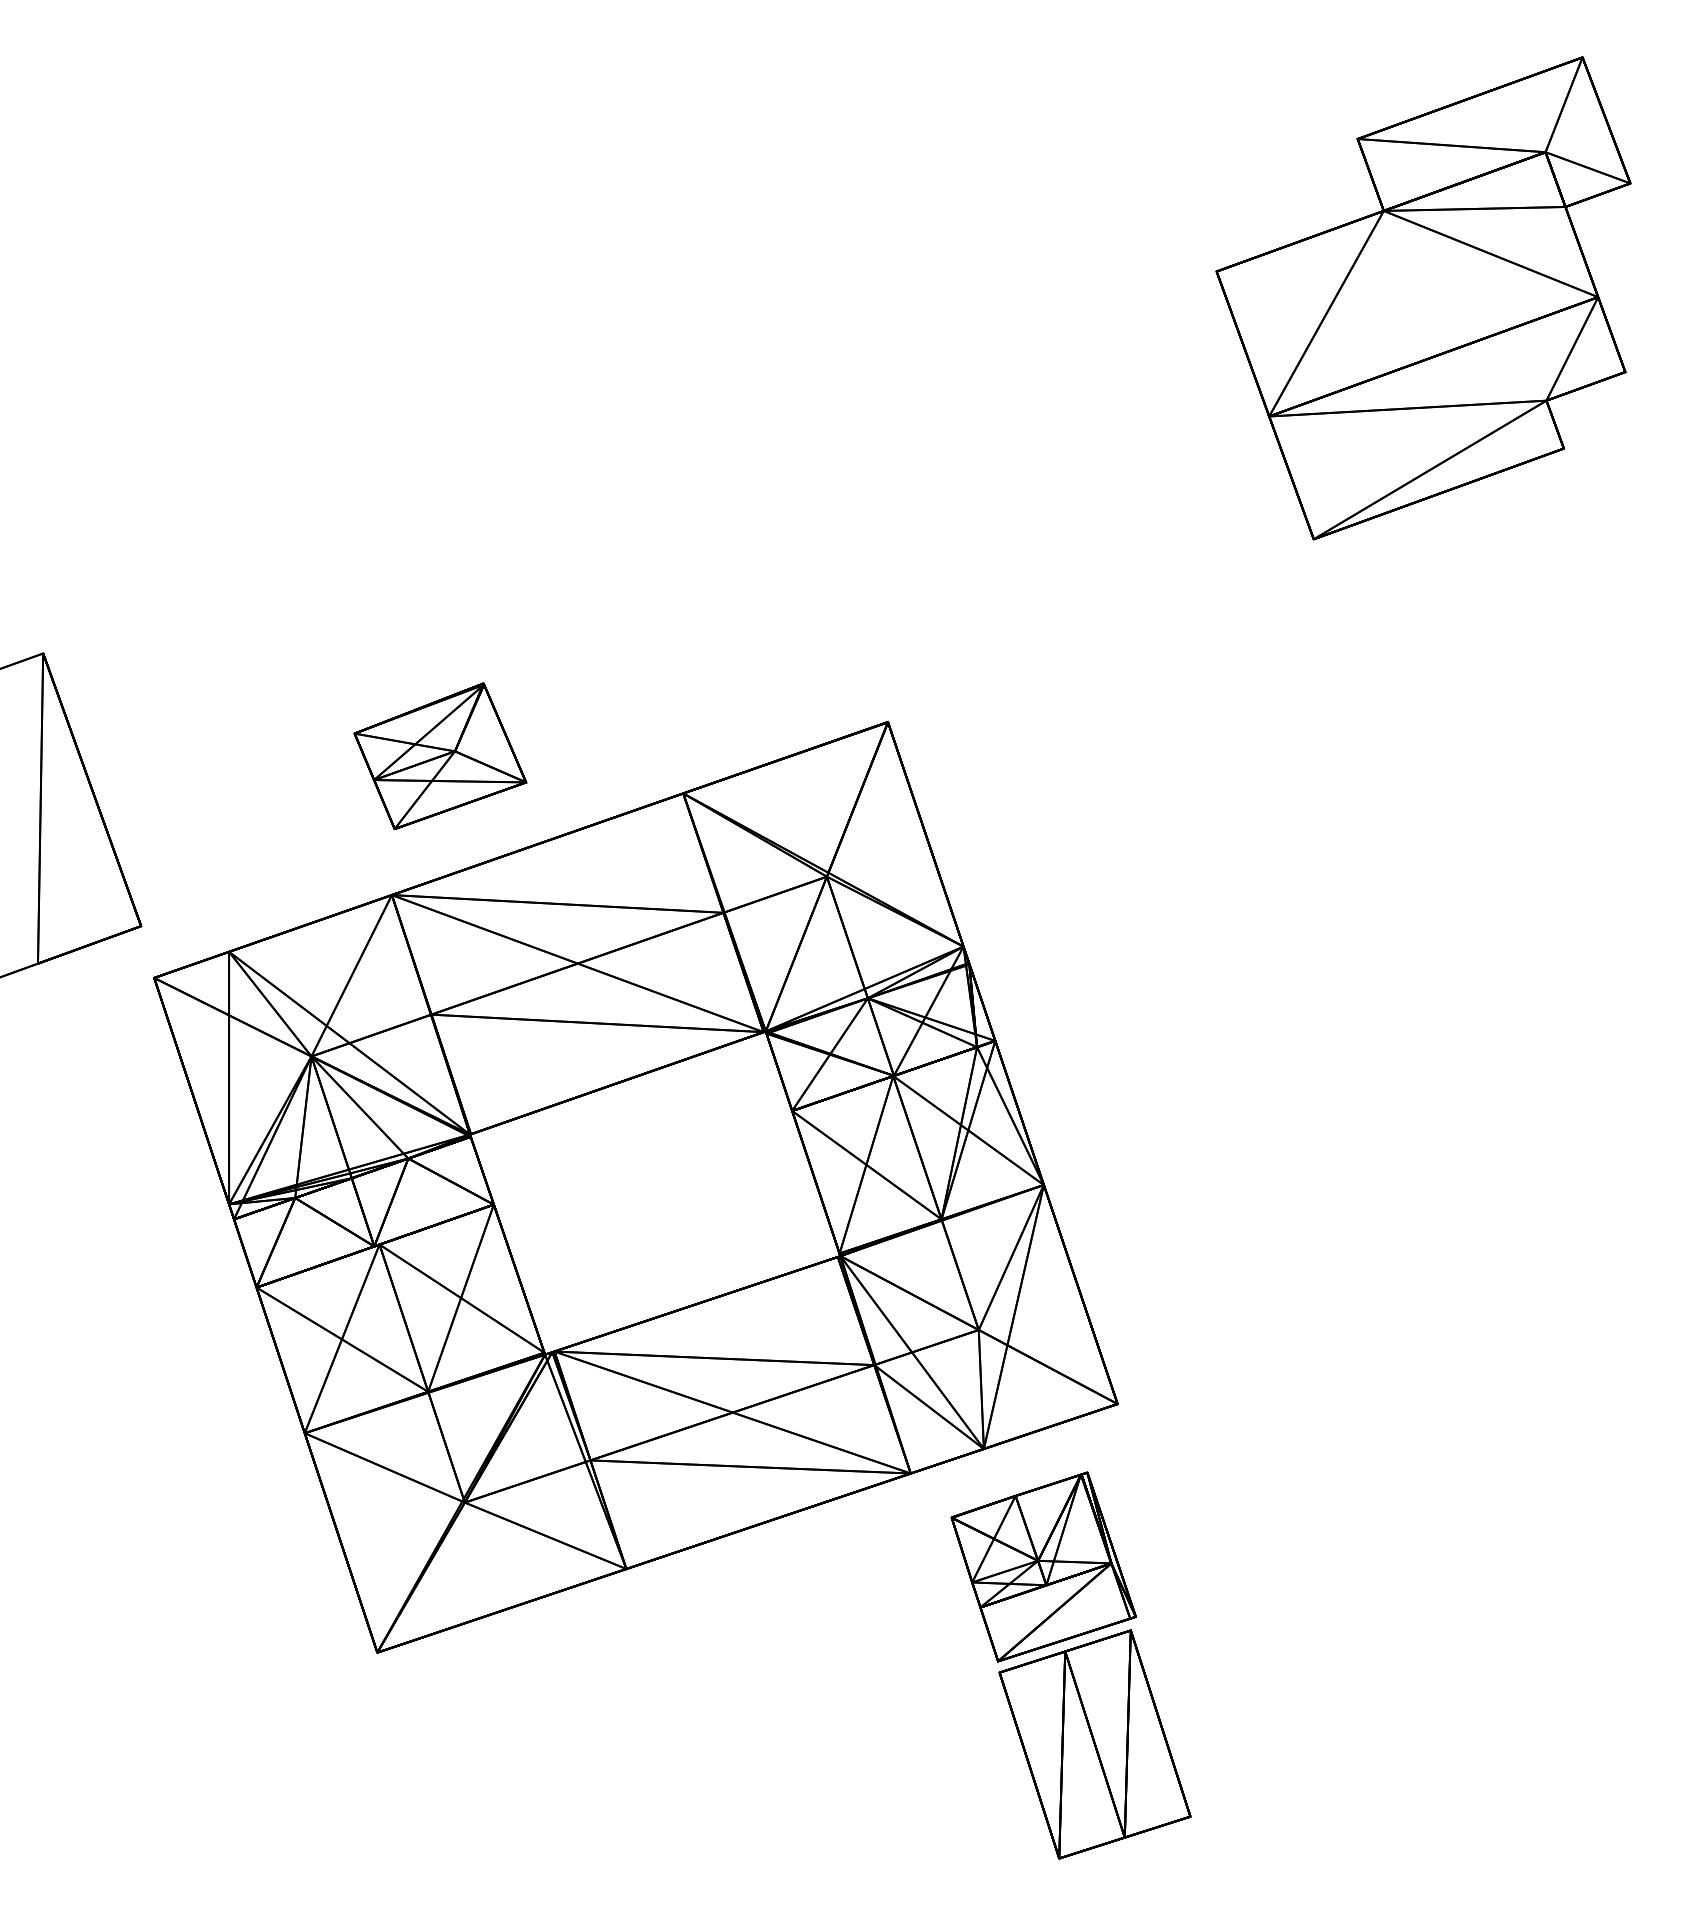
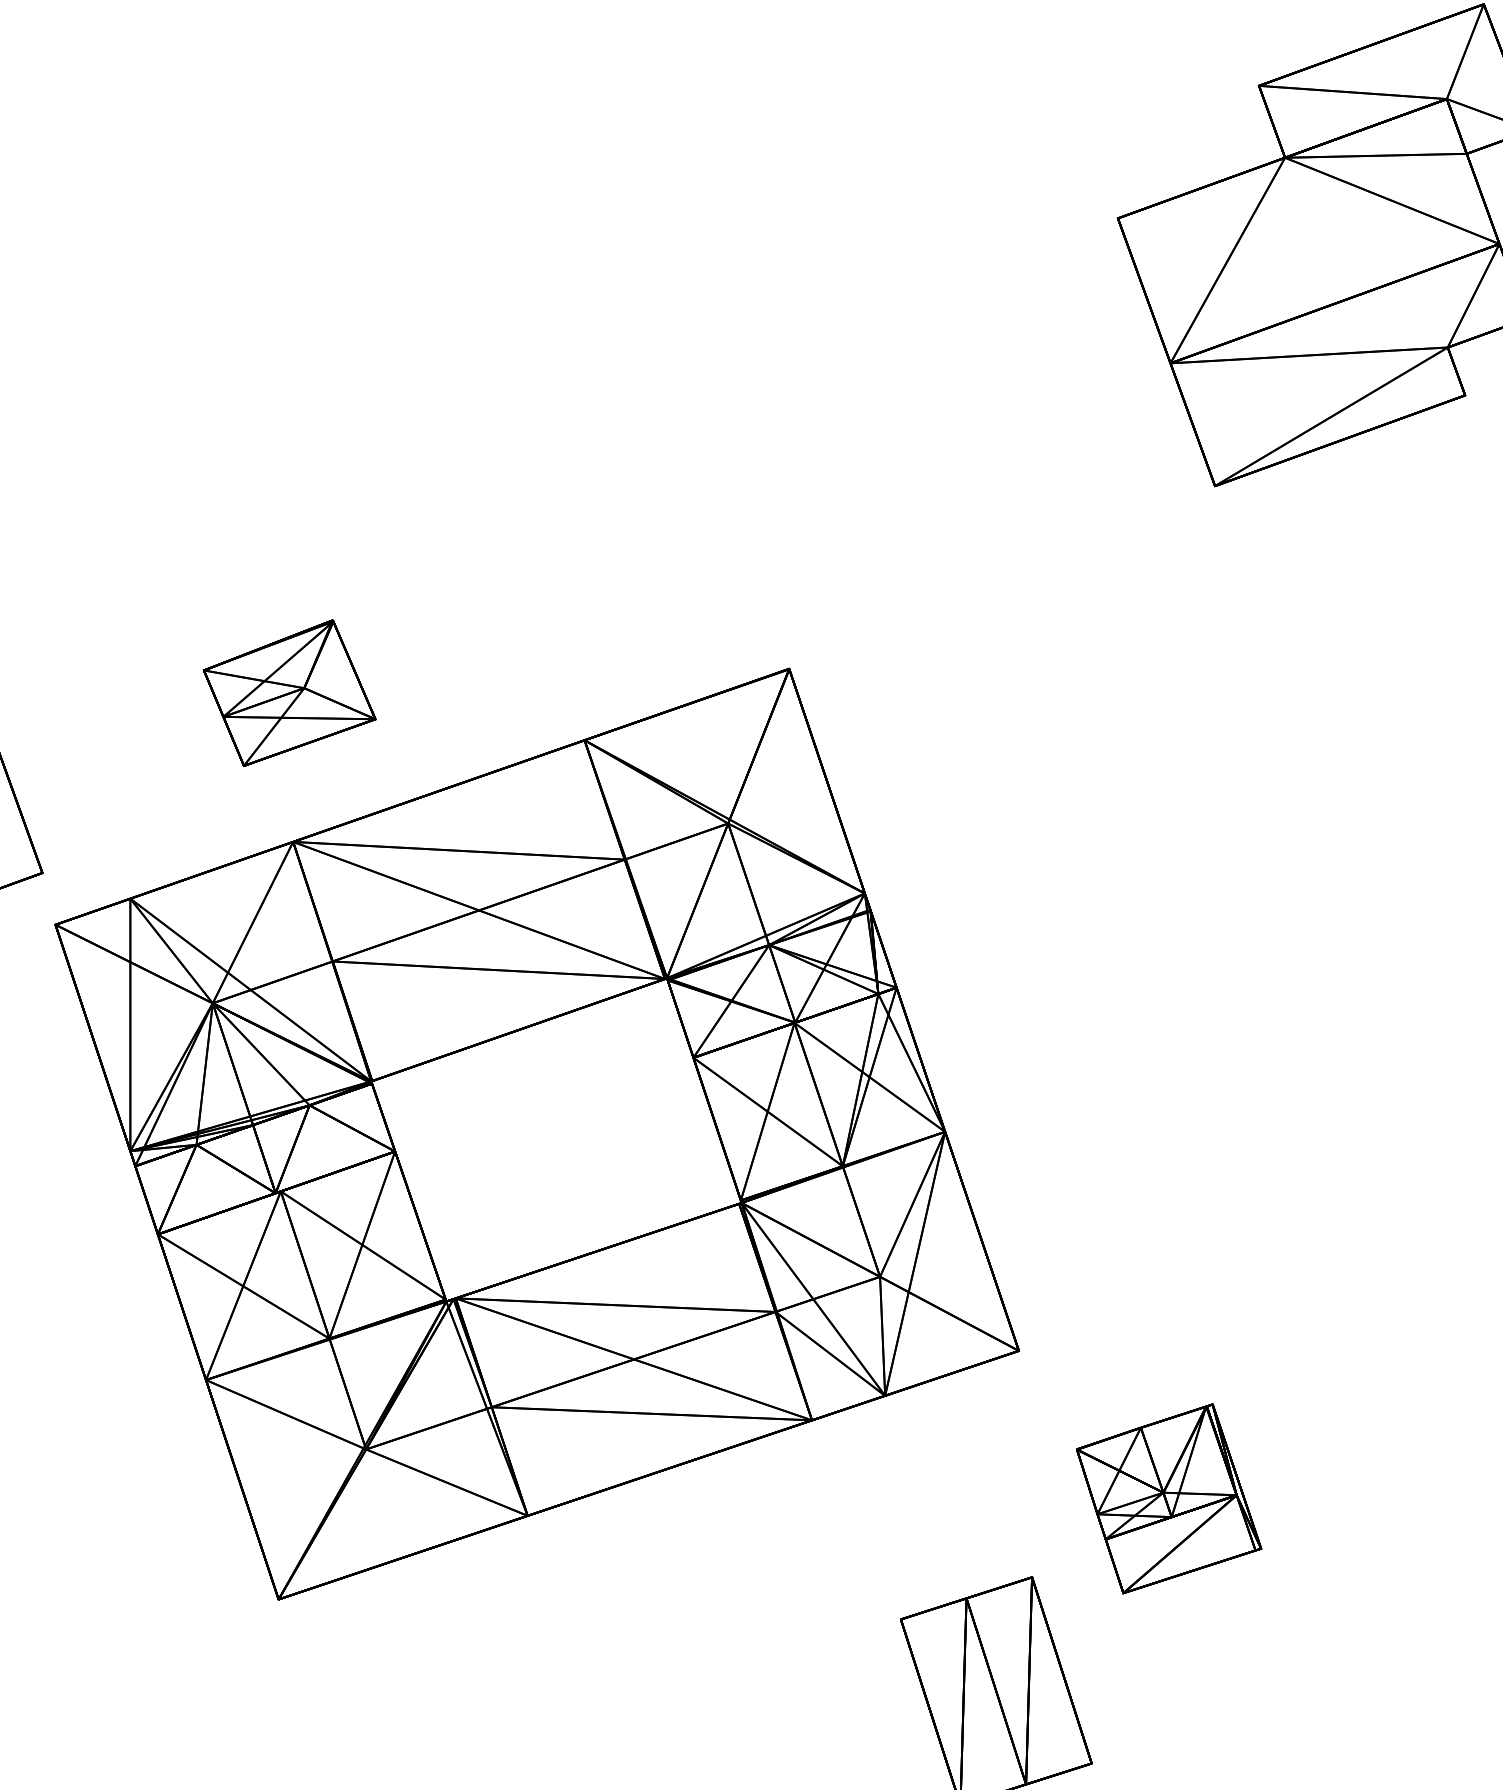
part: (440, 756) -> (289, 693), moved
part: (1043, 1566) -> (1168, 1498), moved

